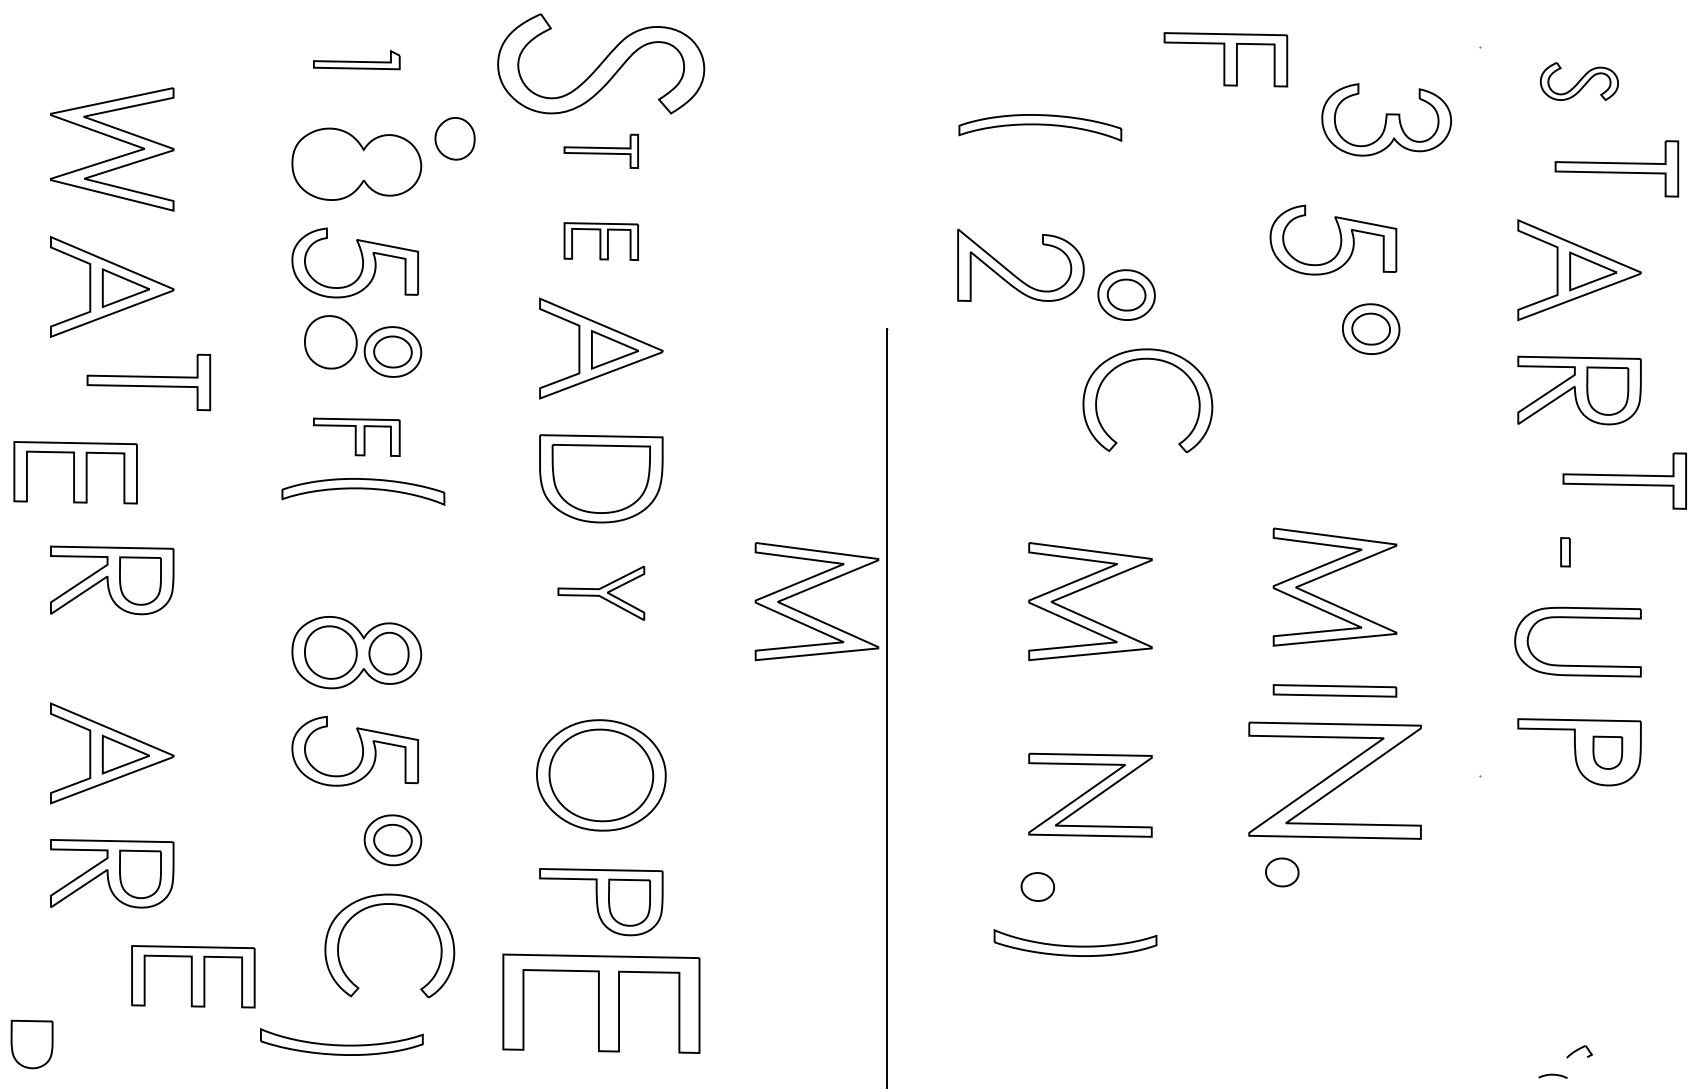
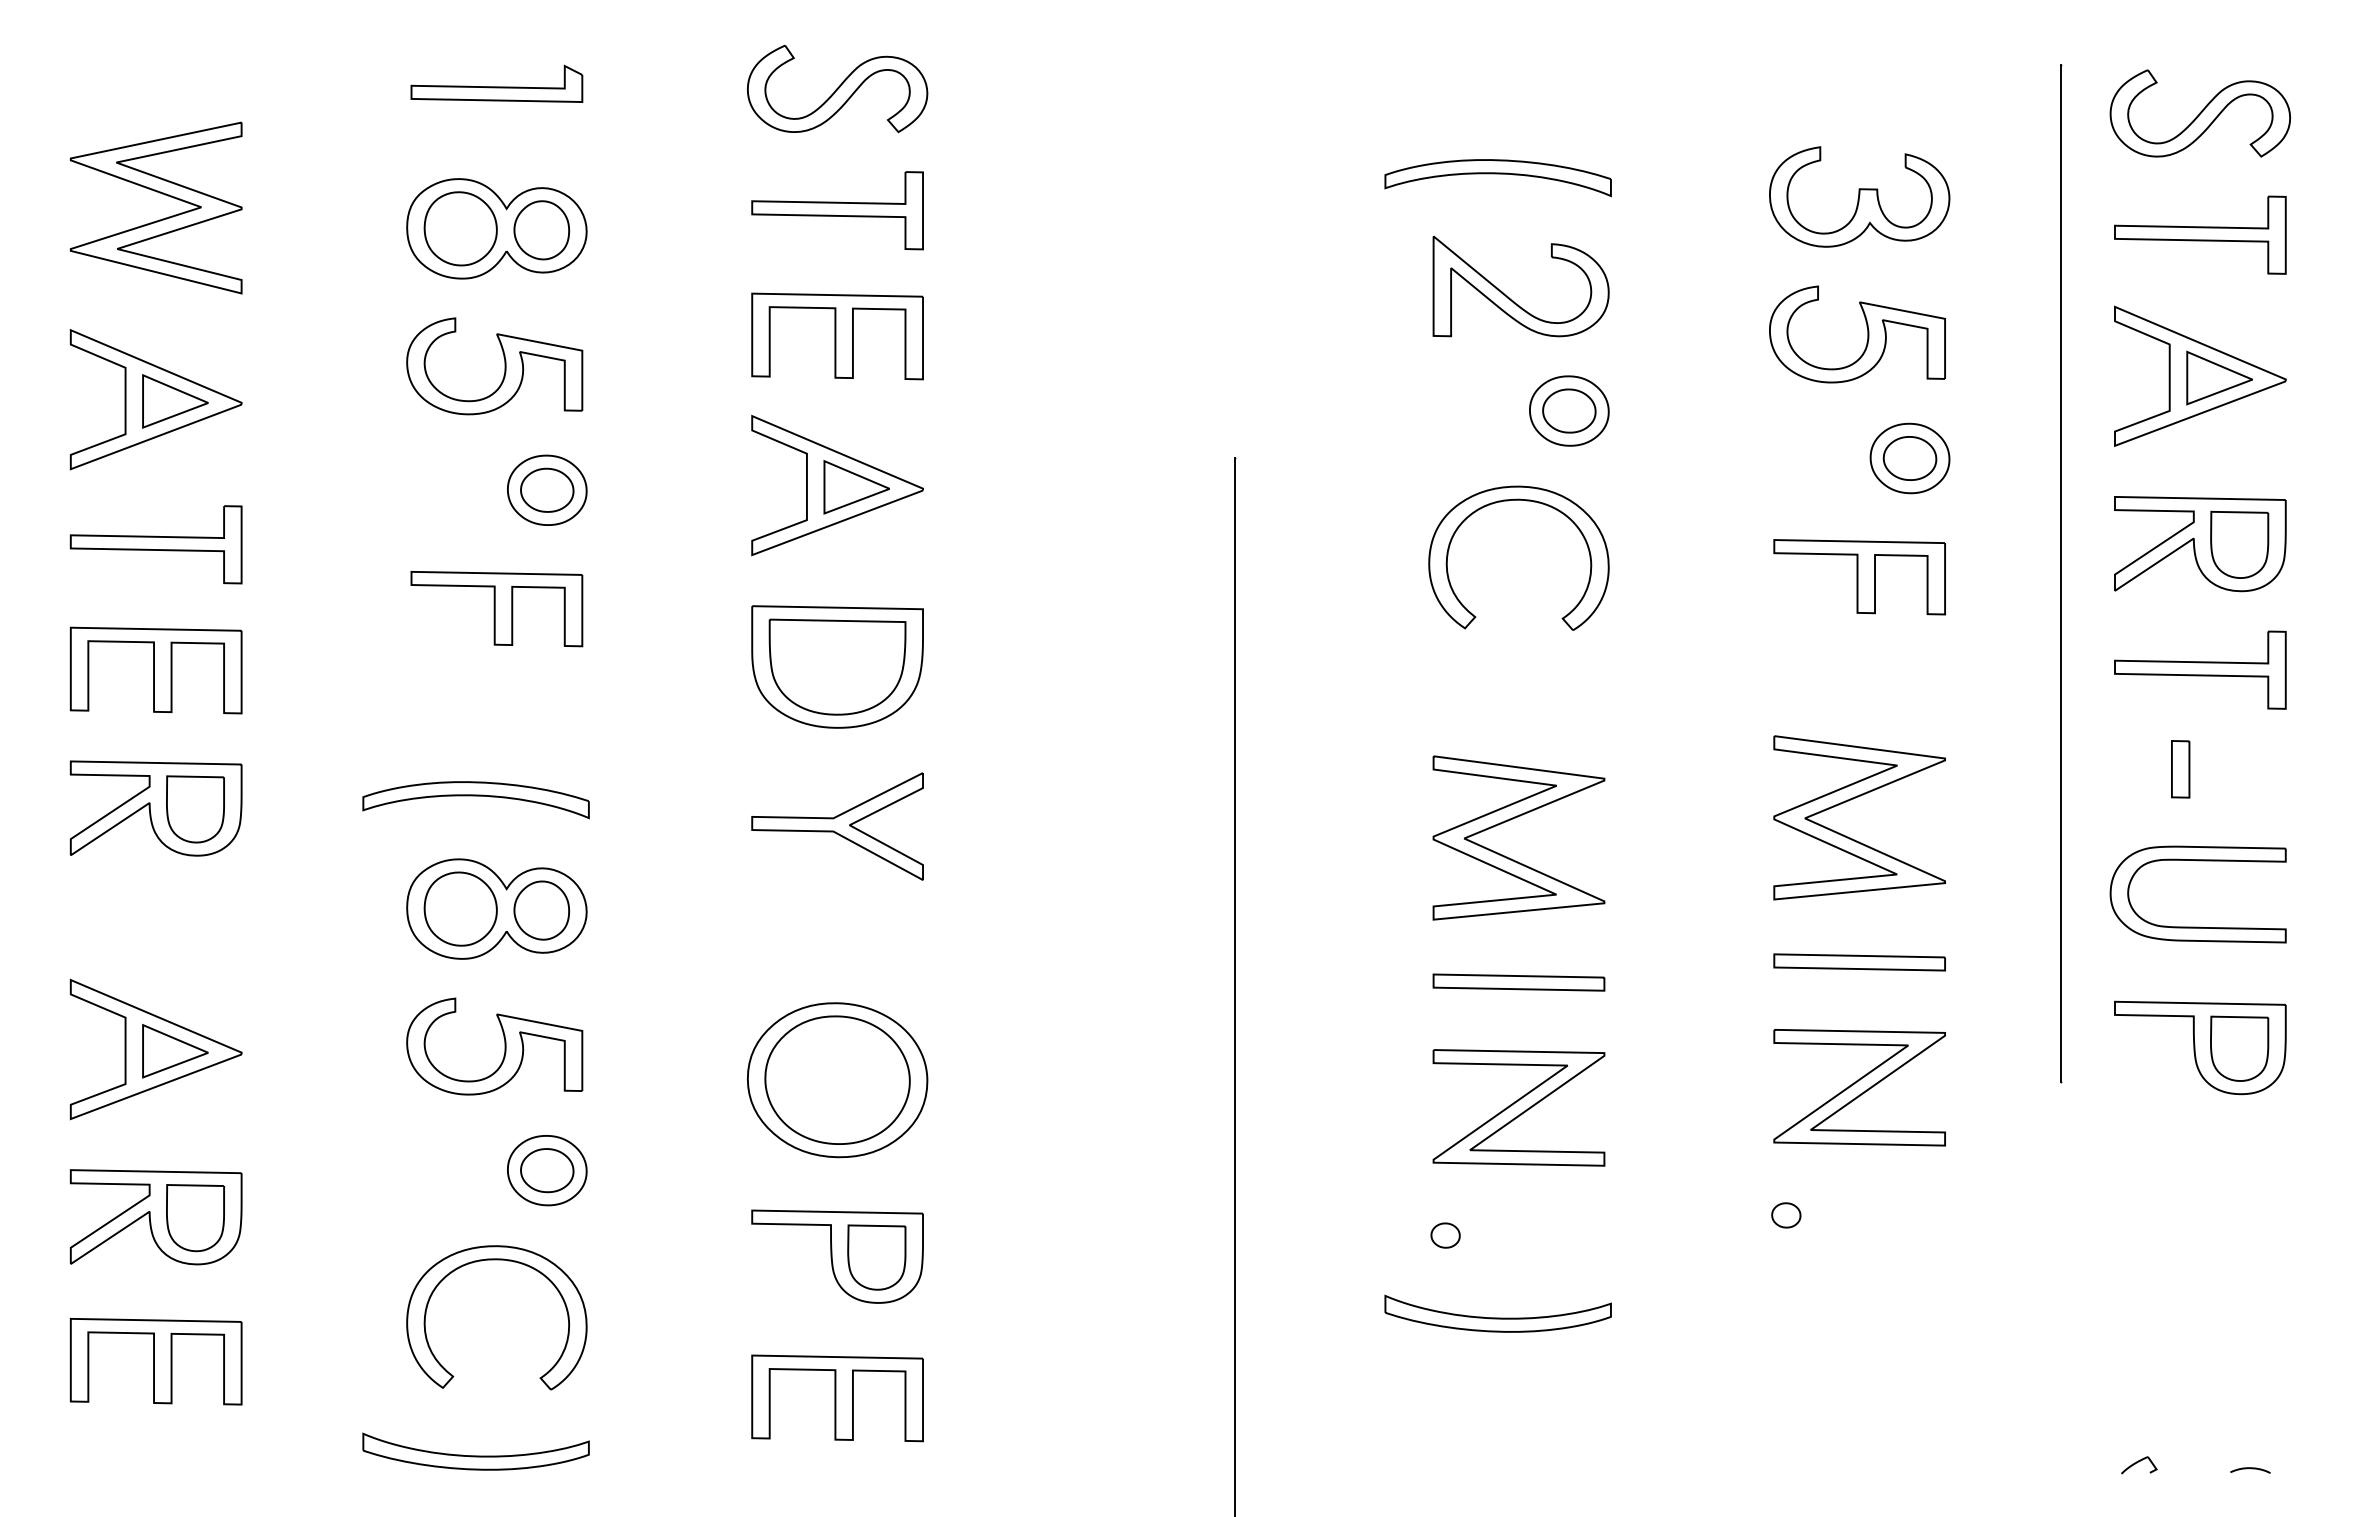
part: (356, 59) -> (496, 83), size x1.43
part: (1225, 59) -> (1859, 577), moved
part: (601, 63) -> (837, 88), size x0.62
part: (1578, 81) -> (2199, 113), size x1.67
part: (1386, 119) -> (1859, 196), moved
part: (1039, 128) -> (1497, 178), moved
part: (454, 138) -> (541, 230), moved
part: (601, 151) -> (837, 210), size x1.67
part: (1616, 168) -> (2200, 234), moved
part: (601, 241) -> (837, 336), size x1.67
part: (1012, 273) -> (1509, 297), moved
part: (330, 342) -> (460, 228), moved
part: (1153, 360) -> (1526, 501), moved
part: (148, 382) -> (155, 544), moved
line: (1479, 410) -> (2061, 572), added
part: (356, 437) -> (496, 609), size x1.43
part: (75, 472) -> (155, 670), moved
part: (1624, 480) -> (2200, 669), moved
part: (362, 492) -> (475, 800), moved
part: (1565, 552) -> (2180, 769), size x1.43
part: (813, 588) -> (1132, 819), removed
part: (601, 593) -> (837, 826), size x1.43
part: (1090, 705) -> (1518, 982), added
part: (1607, 752) -> (2239, 1048), size x1.43
part: (1334, 780) -> (1859, 1087), size x0.71
part: (1282, 872) -> (1786, 1215), size x0.62
part: (1037, 886) -> (1445, 1235), size x0.62
part: (389, 904) -> (496, 1260), moved
part: (192, 976) -> (155, 1361), moved
part: (601, 1003) -> (837, 1398), size x0.62
part: (32, 1044) -> (44, 1455), removed
part: (1579, 1051) -> (2139, 1465), moved
curve: (1553, 1075) -> (2251, 1469), moved

